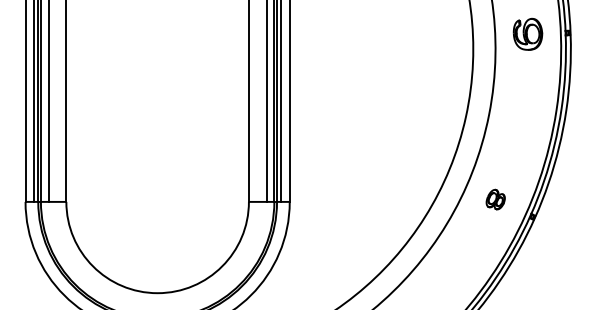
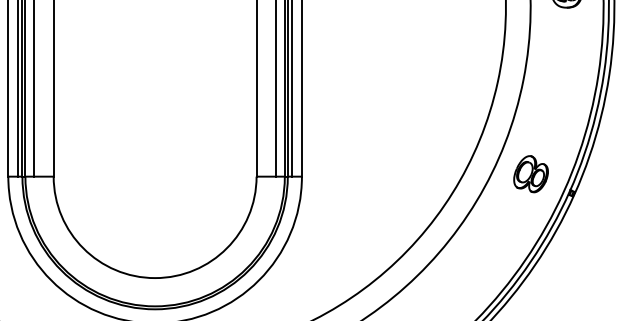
part: (495, 199) -> (530, 173), size x1.67

